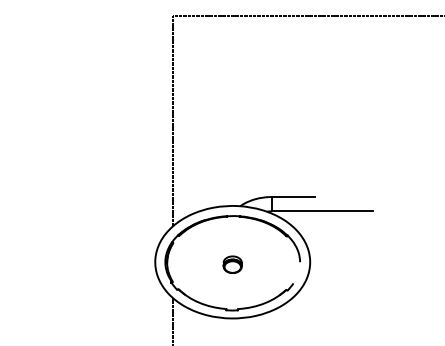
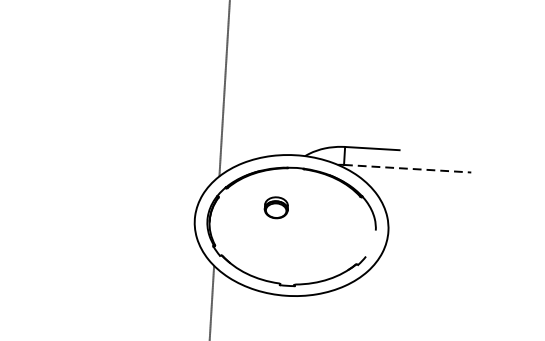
line: (322, 211) -> (407, 168), solid -> dashed
part: (232, 264) -> (276, 207), moved

